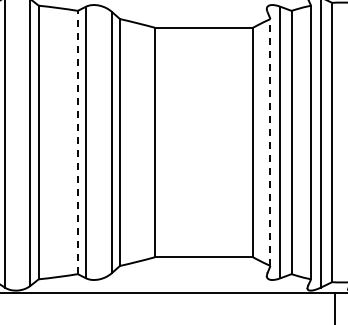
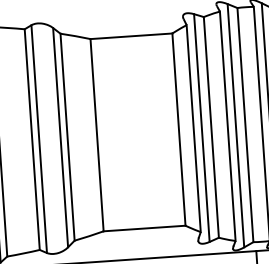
line: (77, 142) -> (31, 139), dashed -> solid
line: (270, 142) -> (193, 128), dashed -> solid

